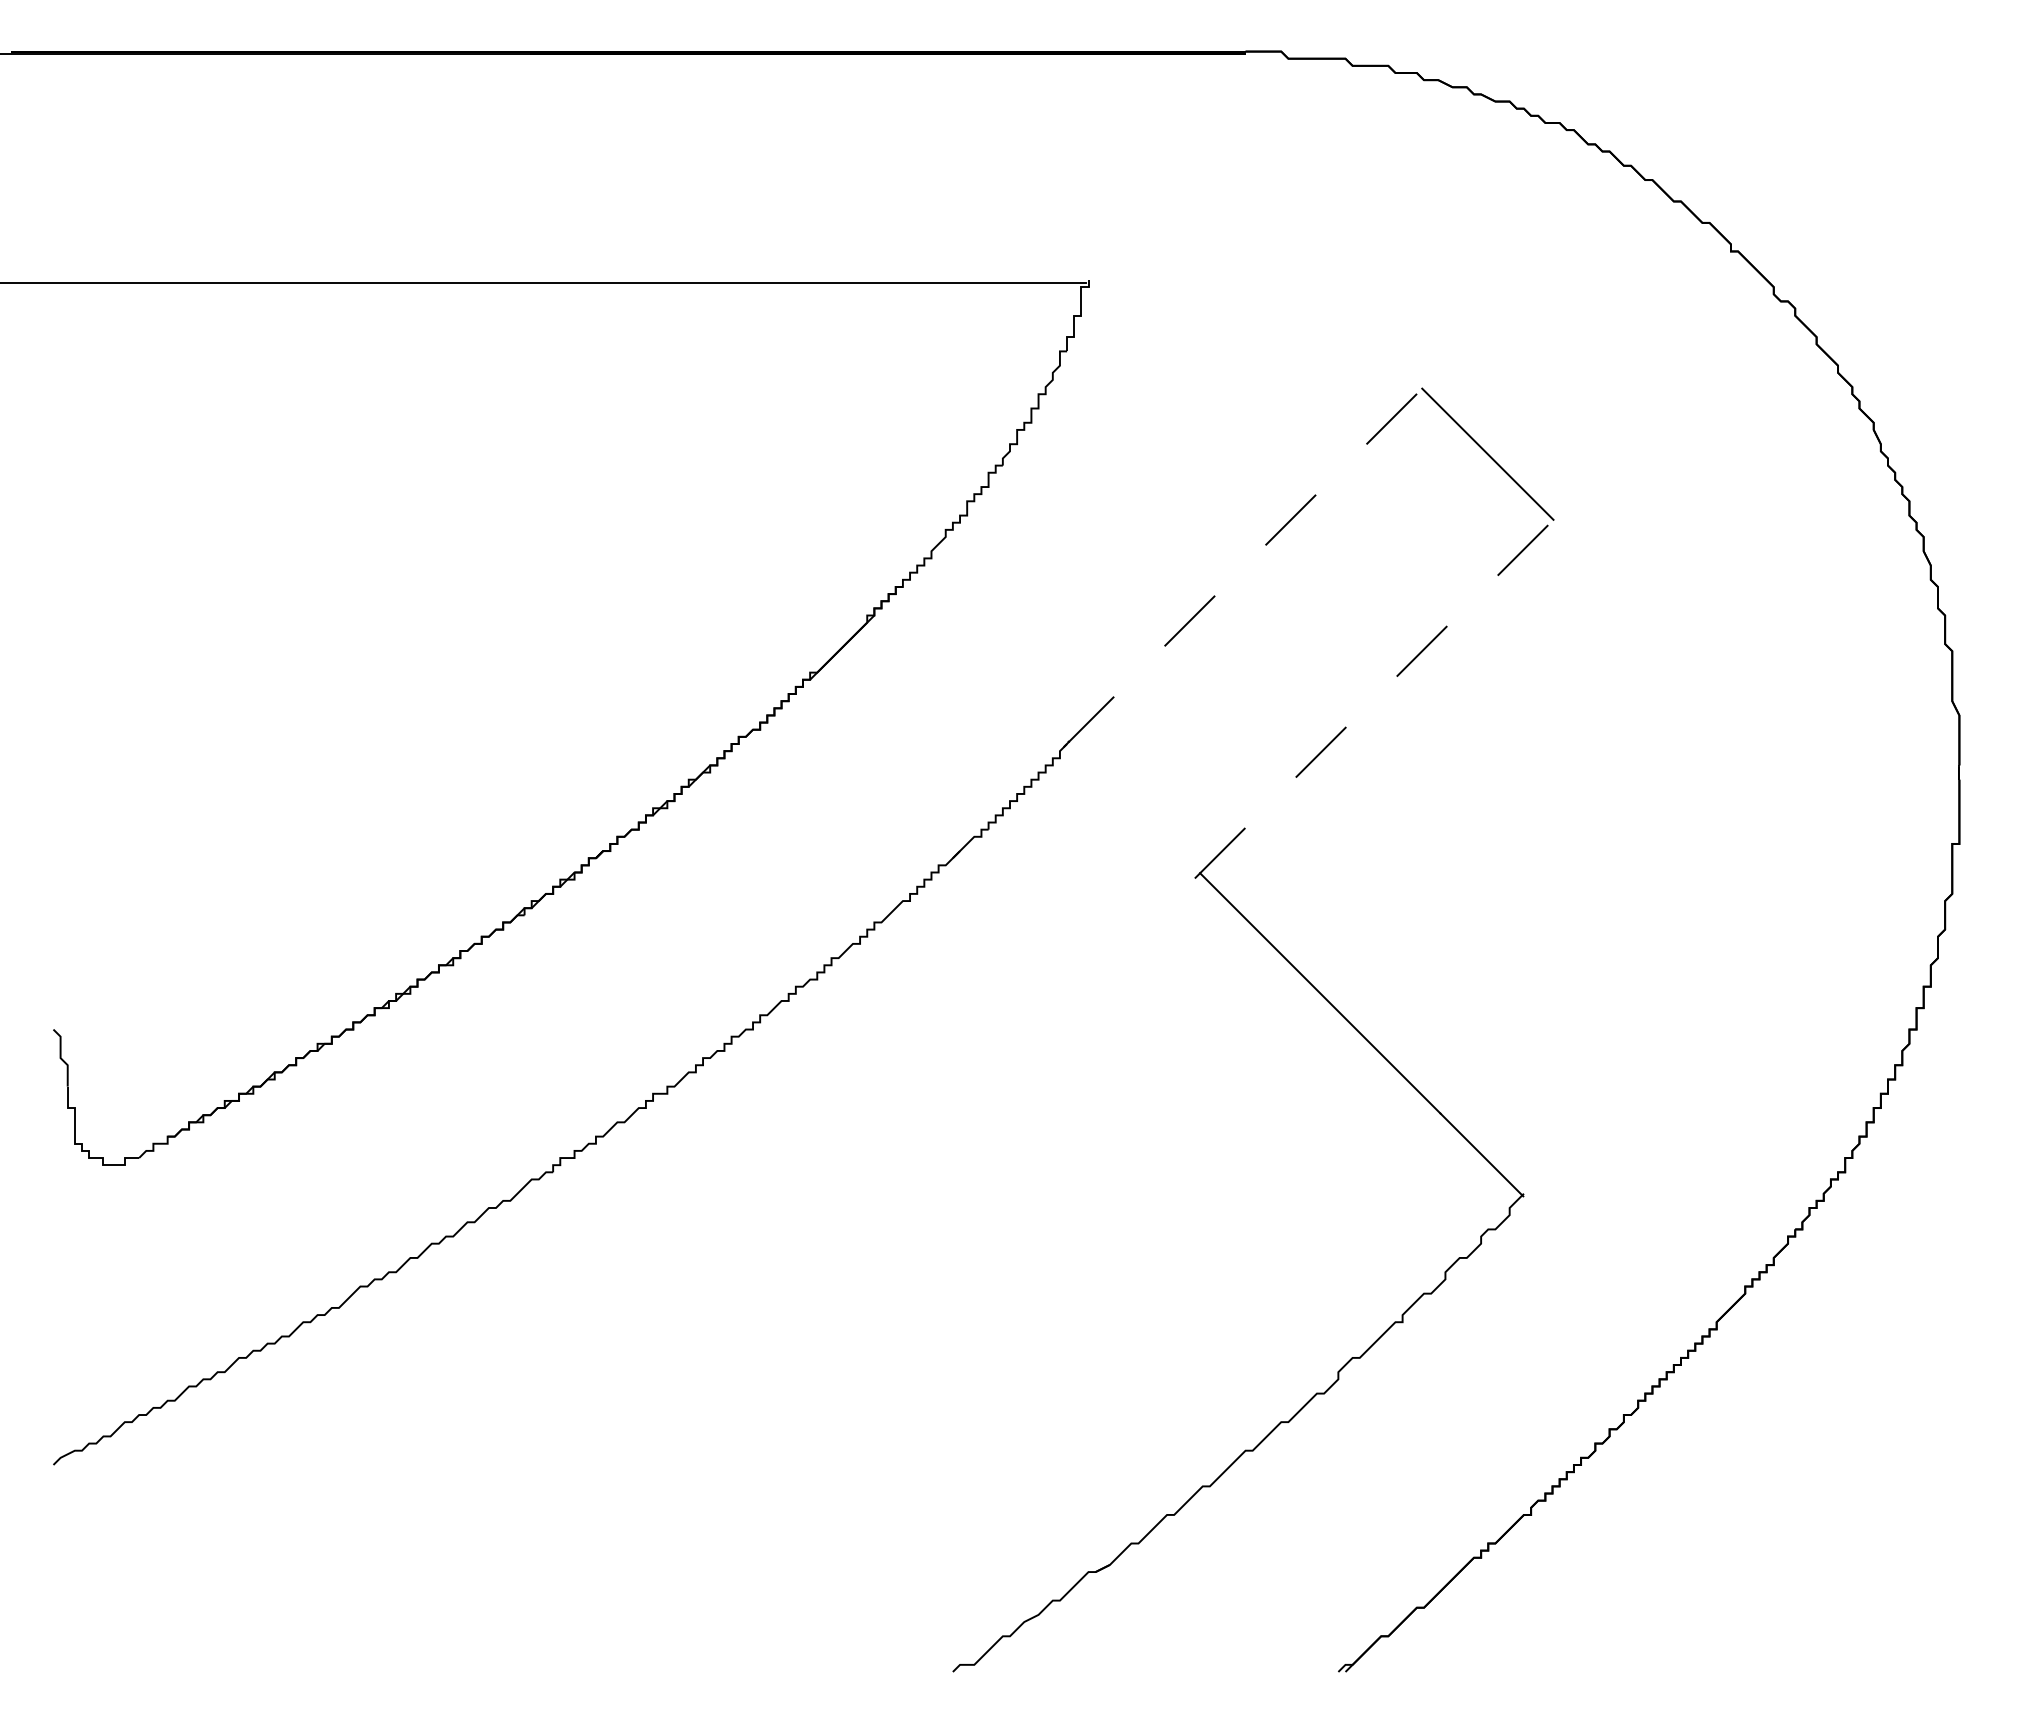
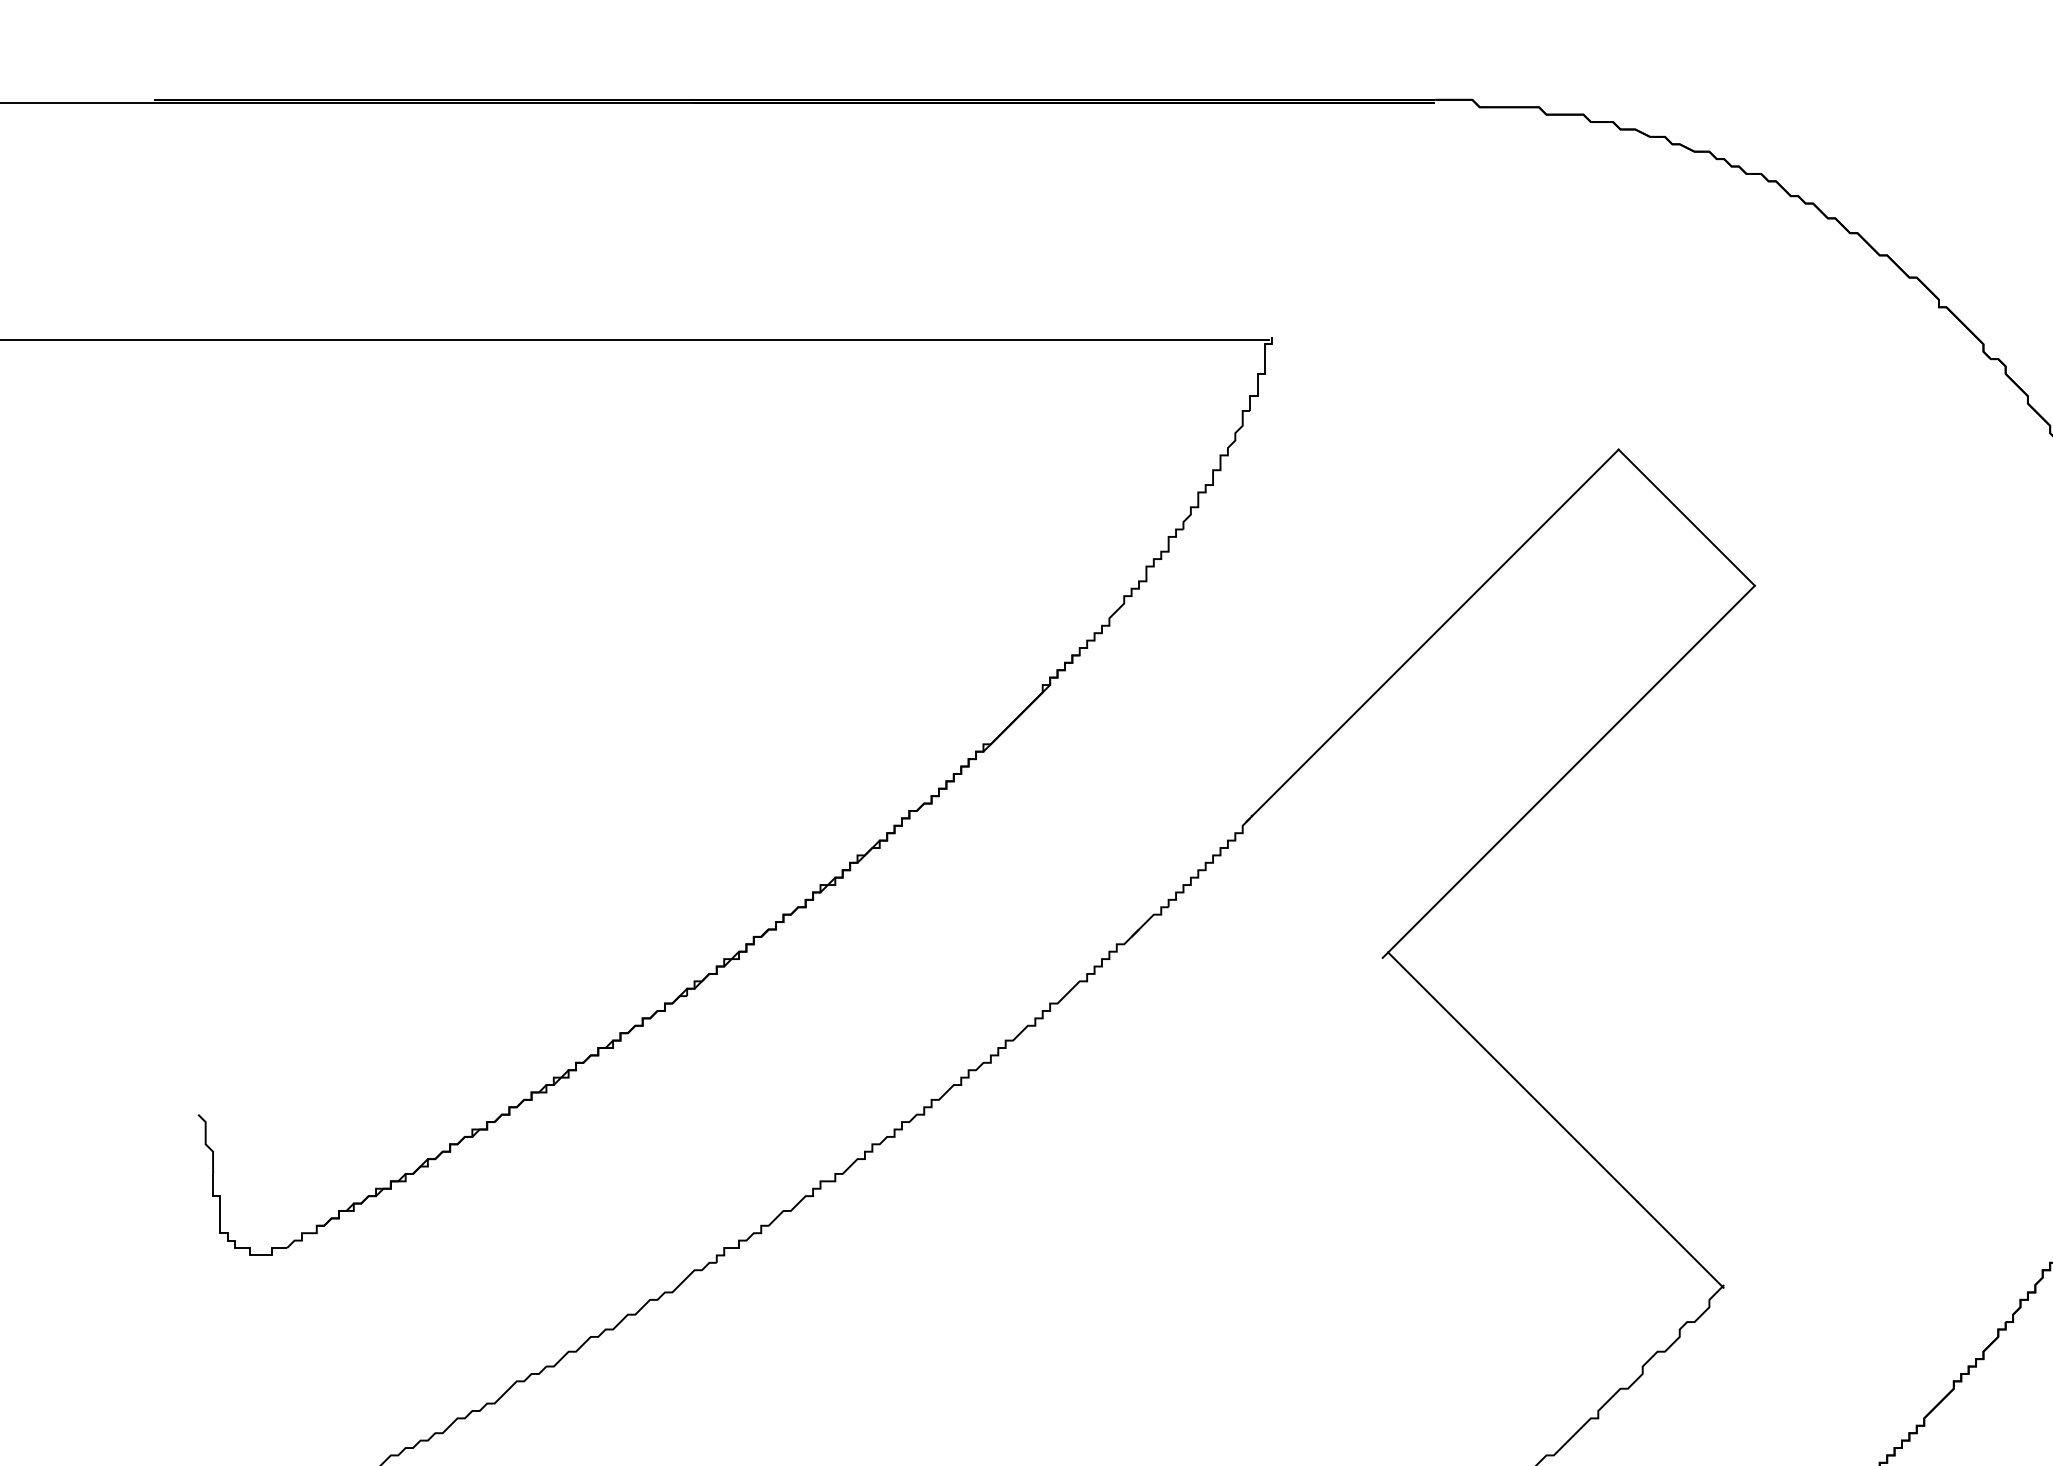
line: (1242, 567) -> (1432, 635), dashed -> solid
line: (1374, 699) -> (1569, 772), dashed -> solid

